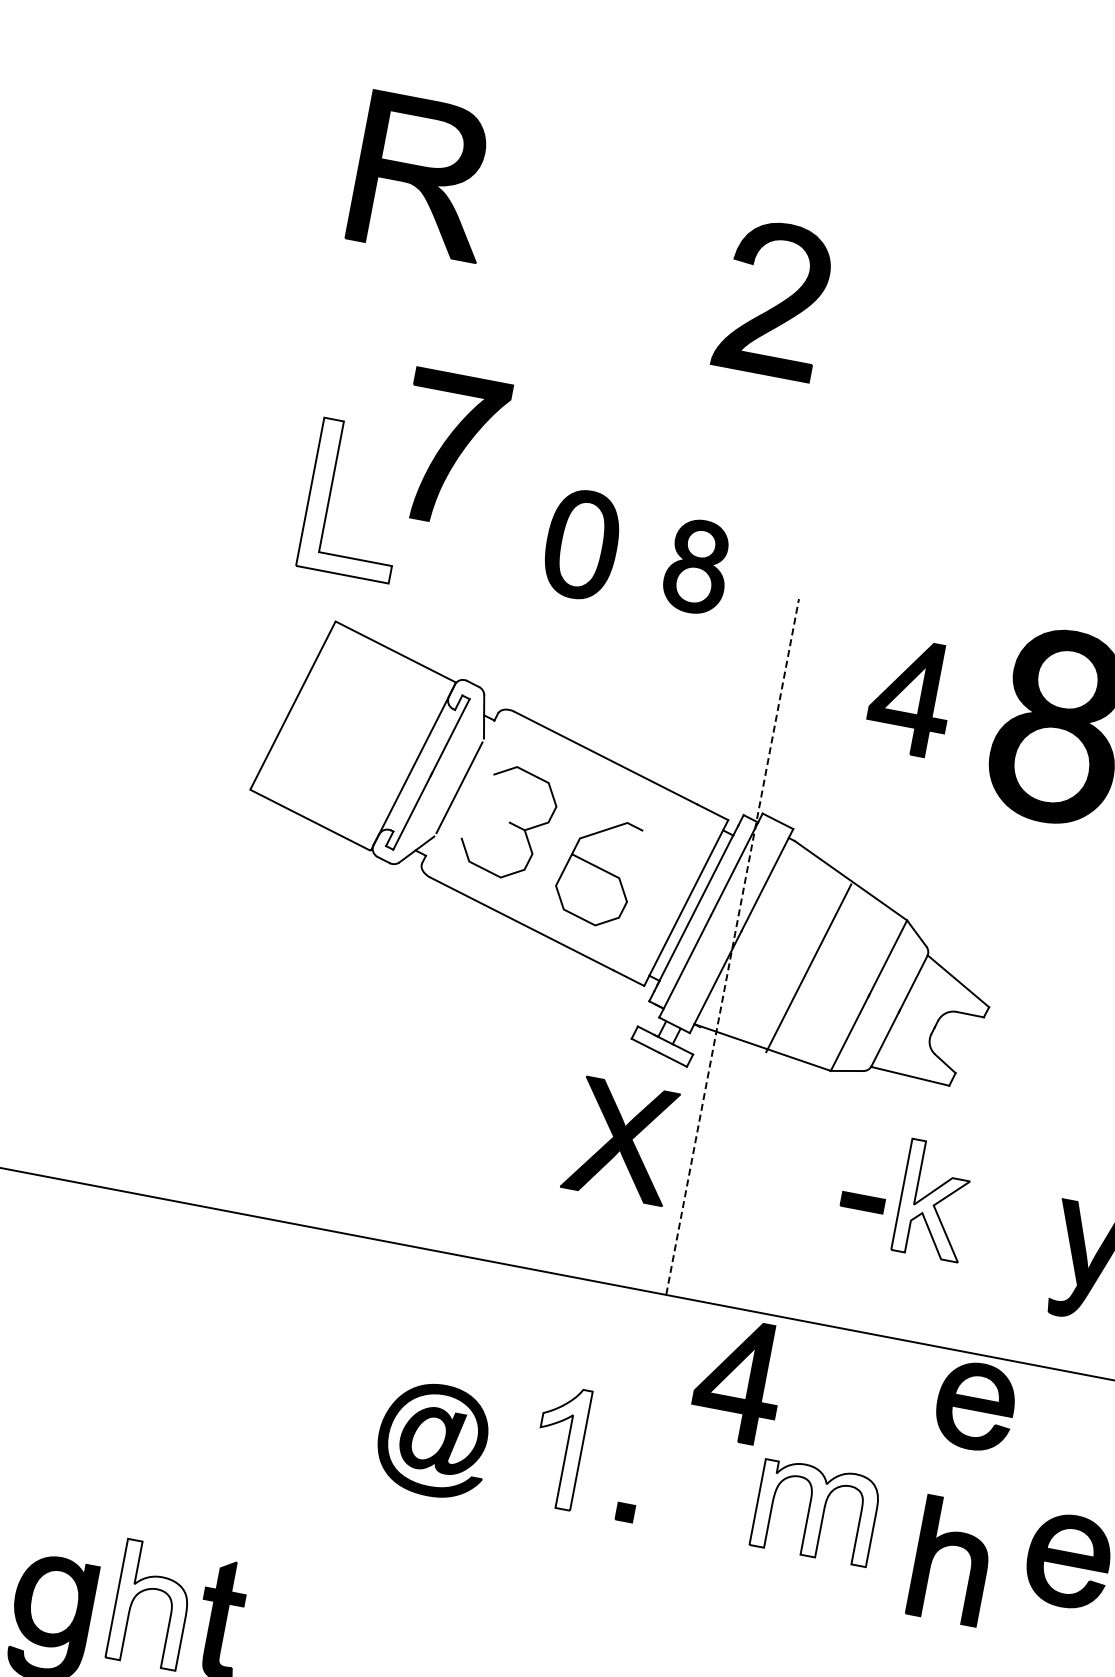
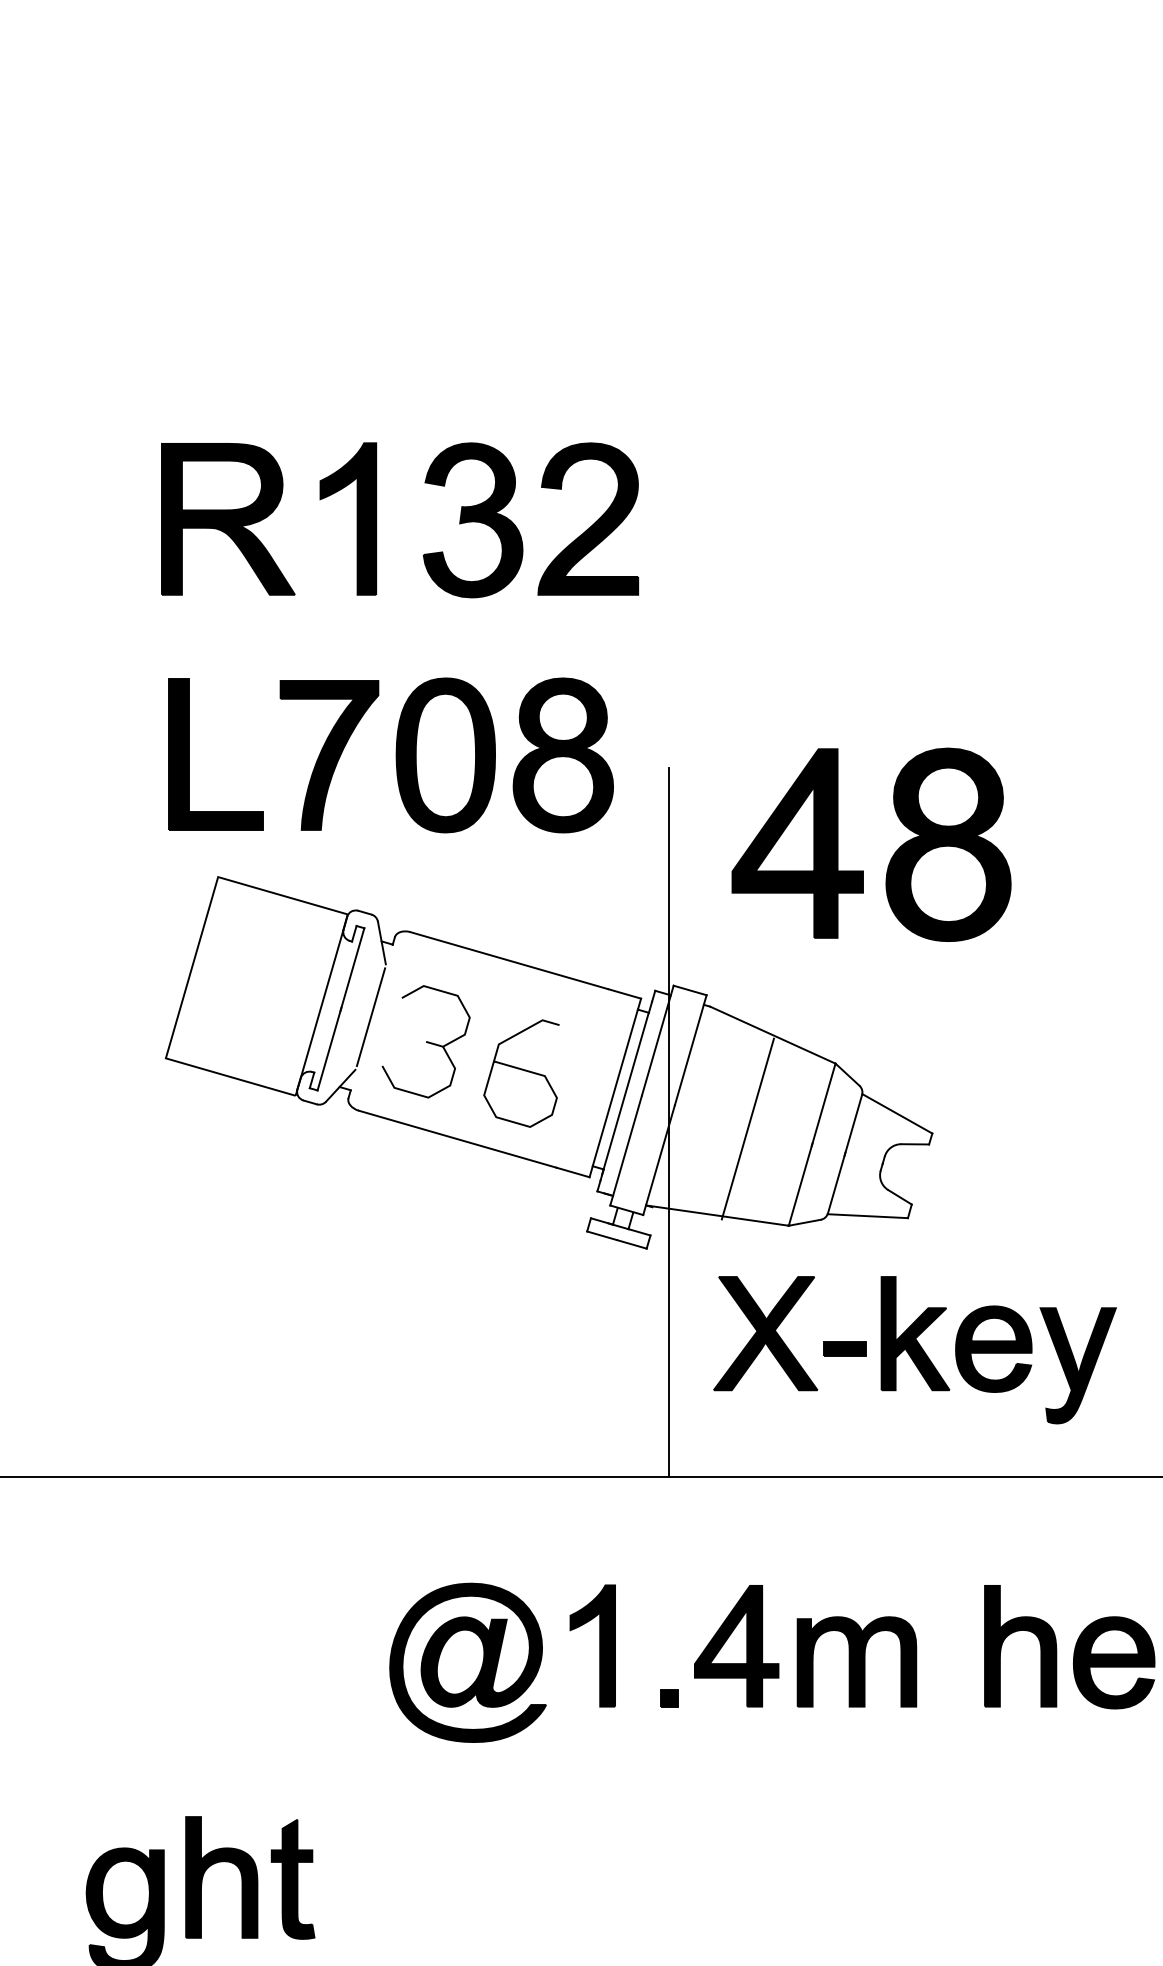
part: (424, 176) -> (228, 519), moved
part: (538, 295) -> (356, 518), added
part: (778, 304) -> (593, 523), moved
part: (652, 318) -> (472, 520), added
part: (451, 449) -> (329, 755), moved
fill: (355, 500) -> (215, 754), added
part: (581, 544) -> (445, 755), size x1.43
part: (696, 566) -> (562, 755), size x1.67
part: (910, 697) -> (797, 843), size x1.67
line: (732, 947) -> (669, 1122), dashed -> solid
part: (621, 1140) -> (765, 1333), moved
fill: (935, 1200) -> (915, 1333), added
part: (738, 1380) -> (736, 1646), moved
part: (975, 1405) -> (993, 1348), moved
part: (433, 1439) -> (467, 1662), size x1.43
fill: (559, 1446) -> (592, 1645), added
fill: (815, 1511) -> (856, 1661), added
part: (949, 1546) -> (1015, 1632), moved
fill: (151, 1604) -> (221, 1877), added

